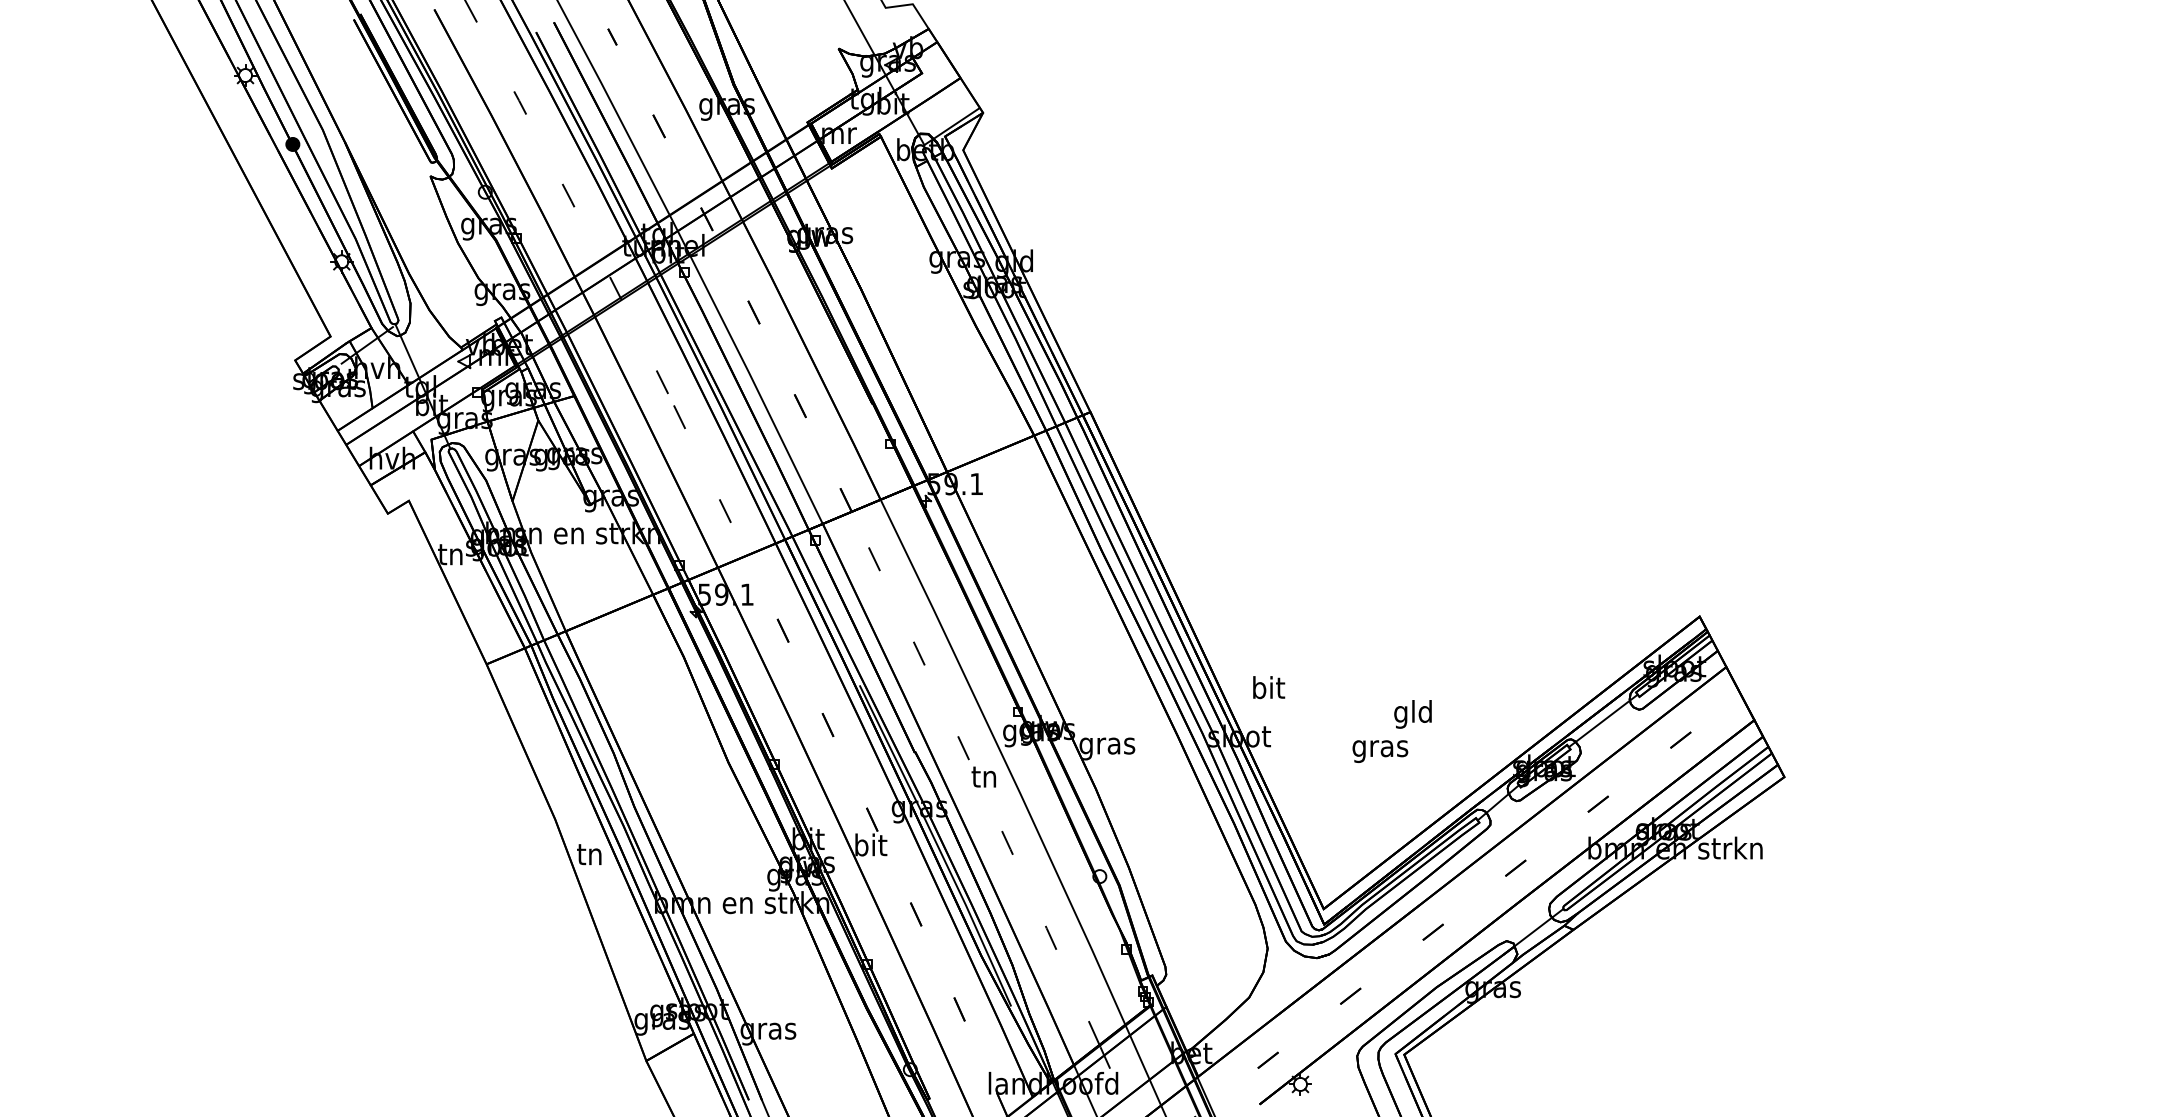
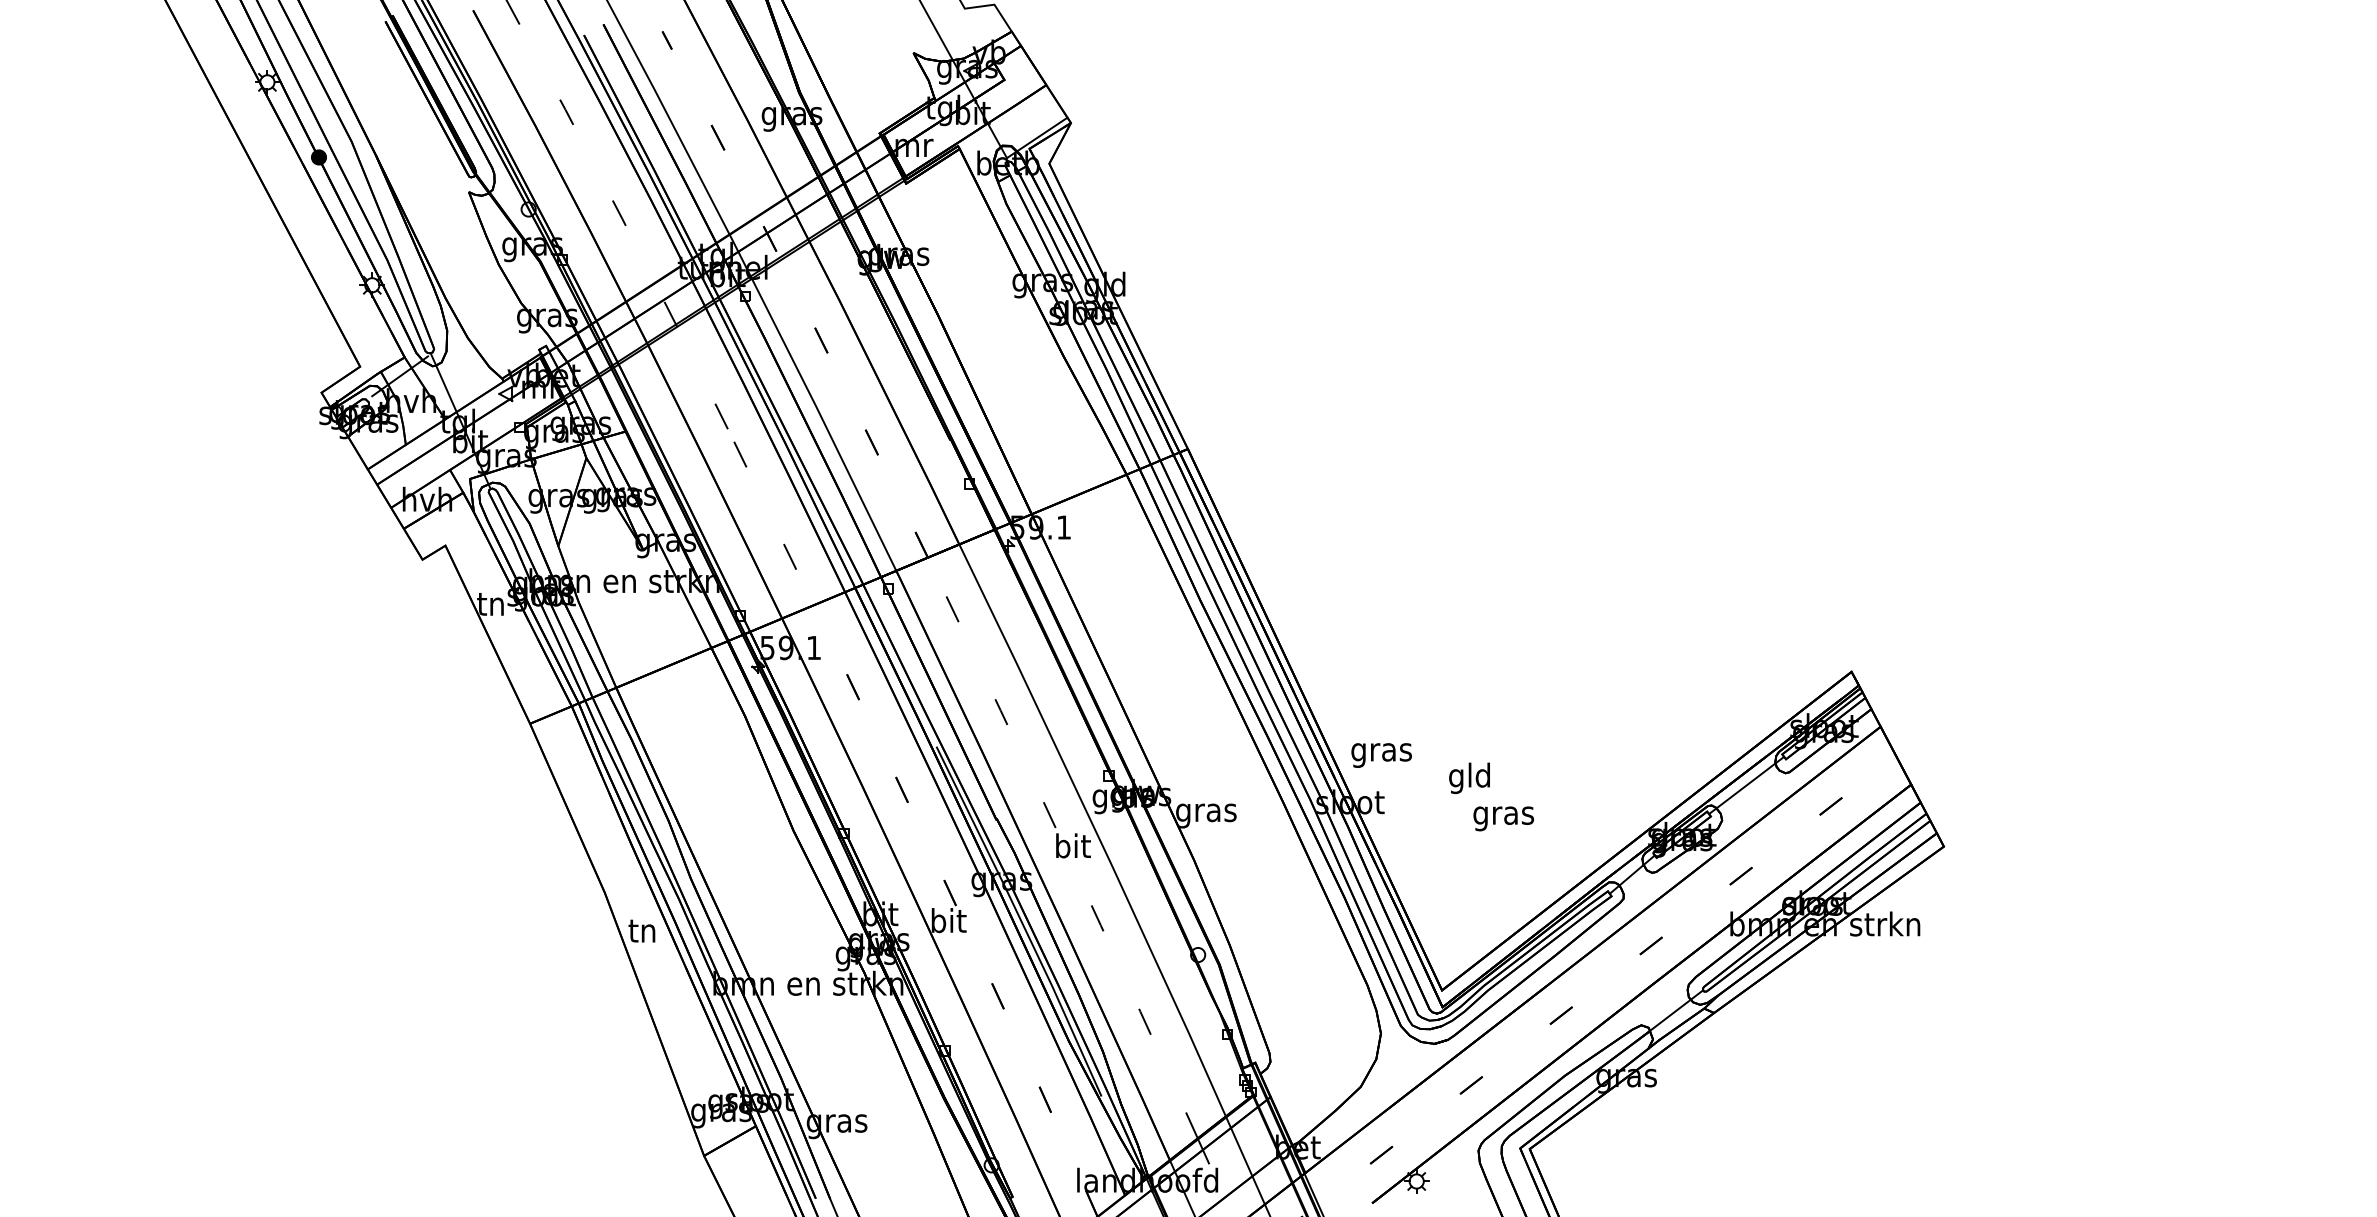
text: (1268, 690) -> (1381, 752), bit -> gras
text: (1412, 714) -> (1469, 778), moved
text: (985, 775) -> (1073, 844), tn -> bit

